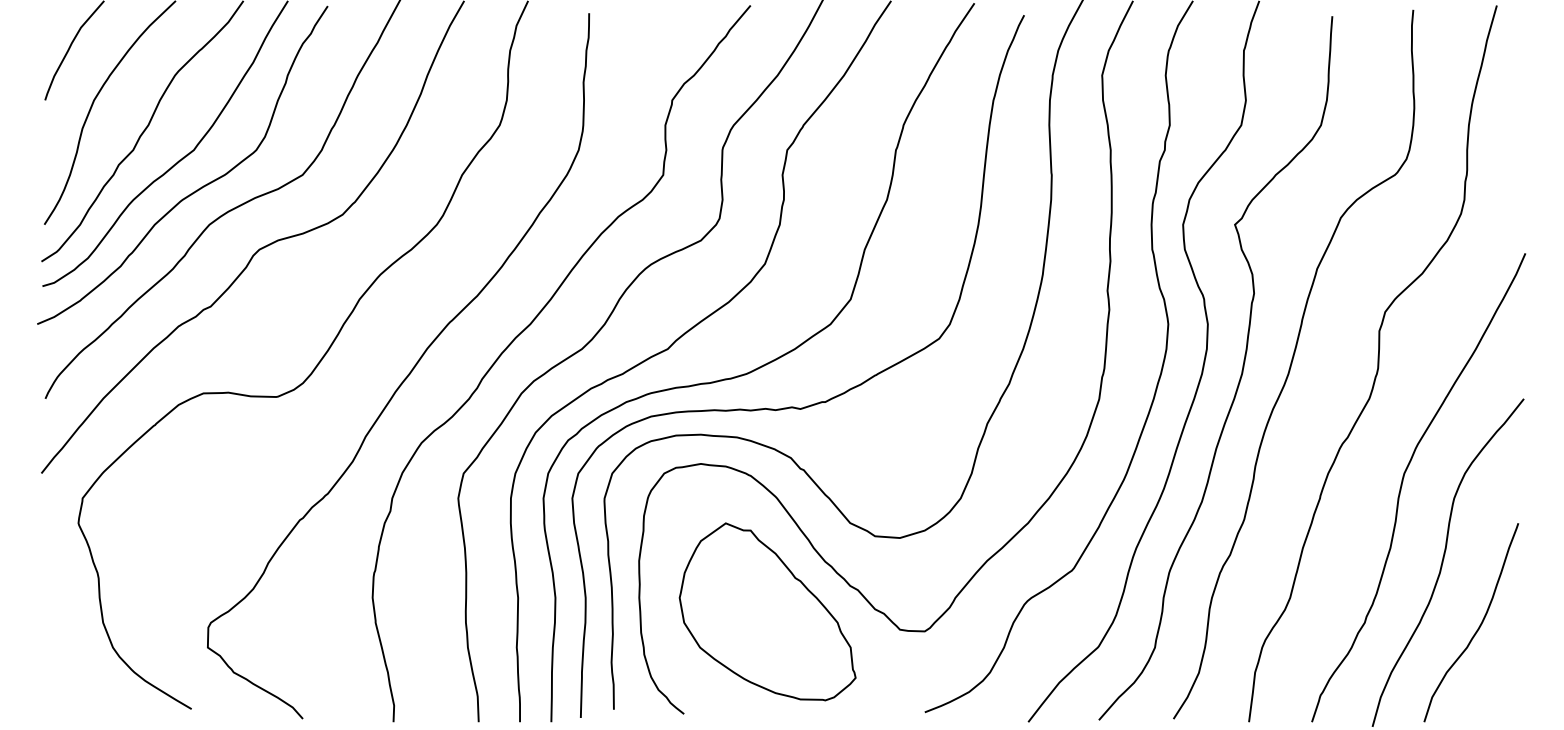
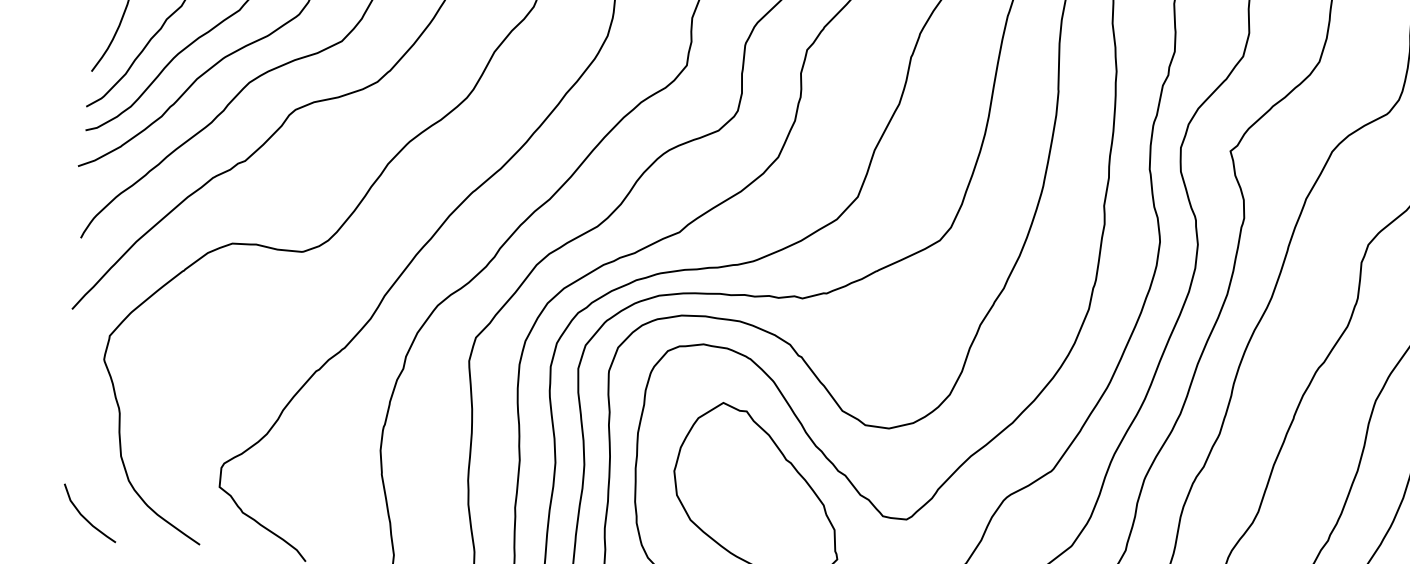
curve: (71, 689) -> (86, 518), added

